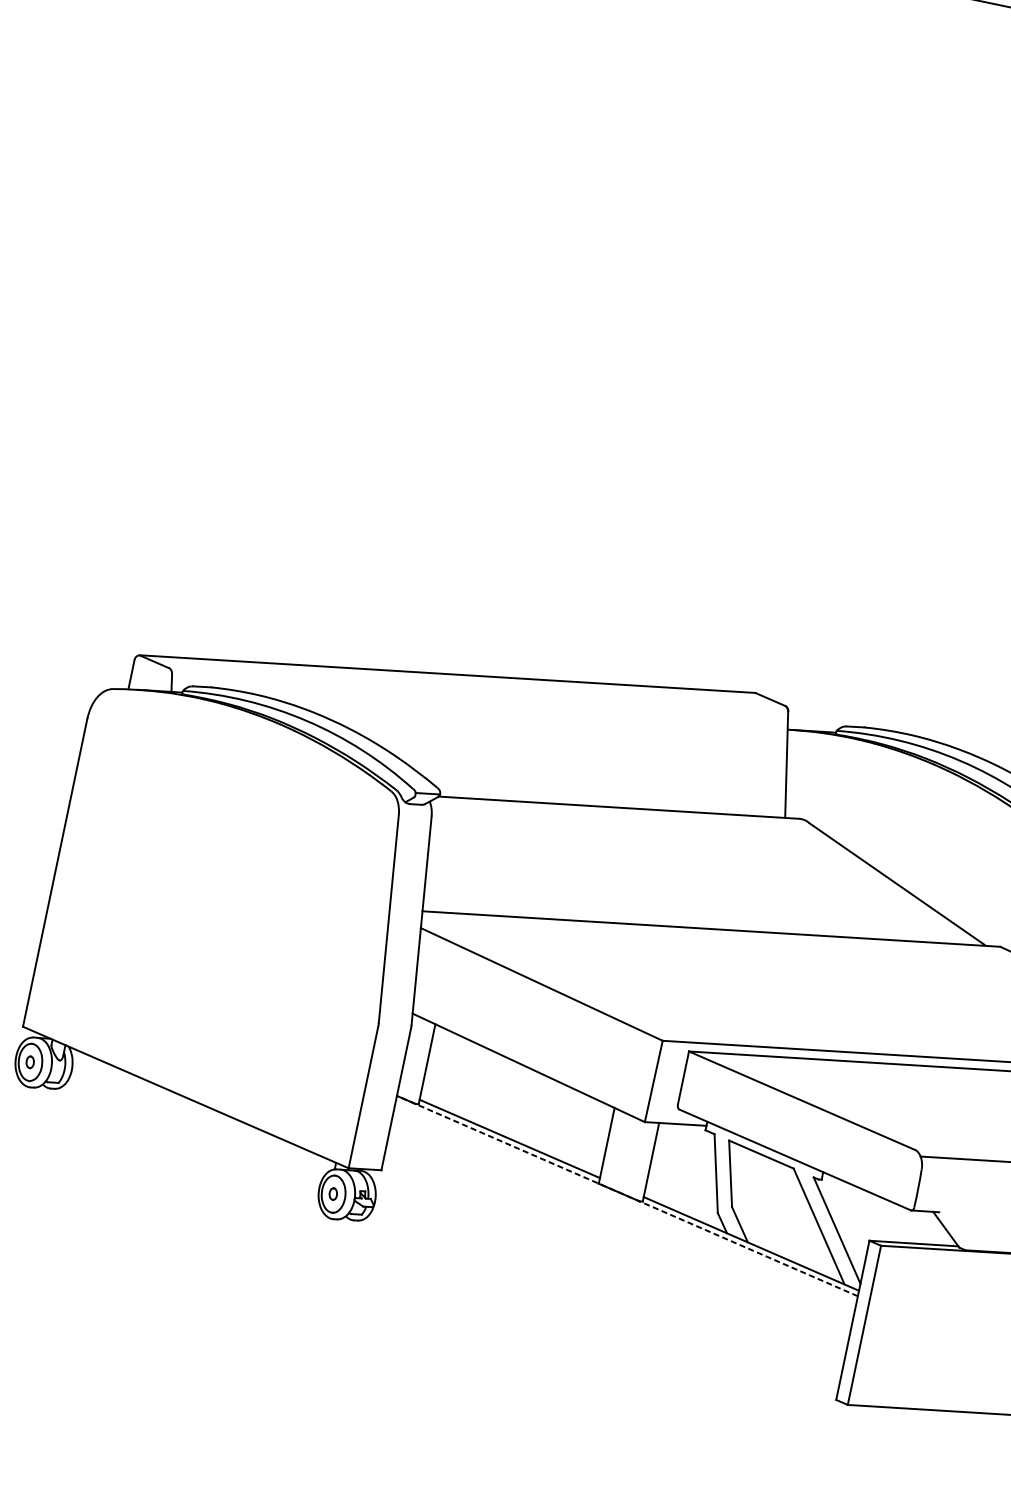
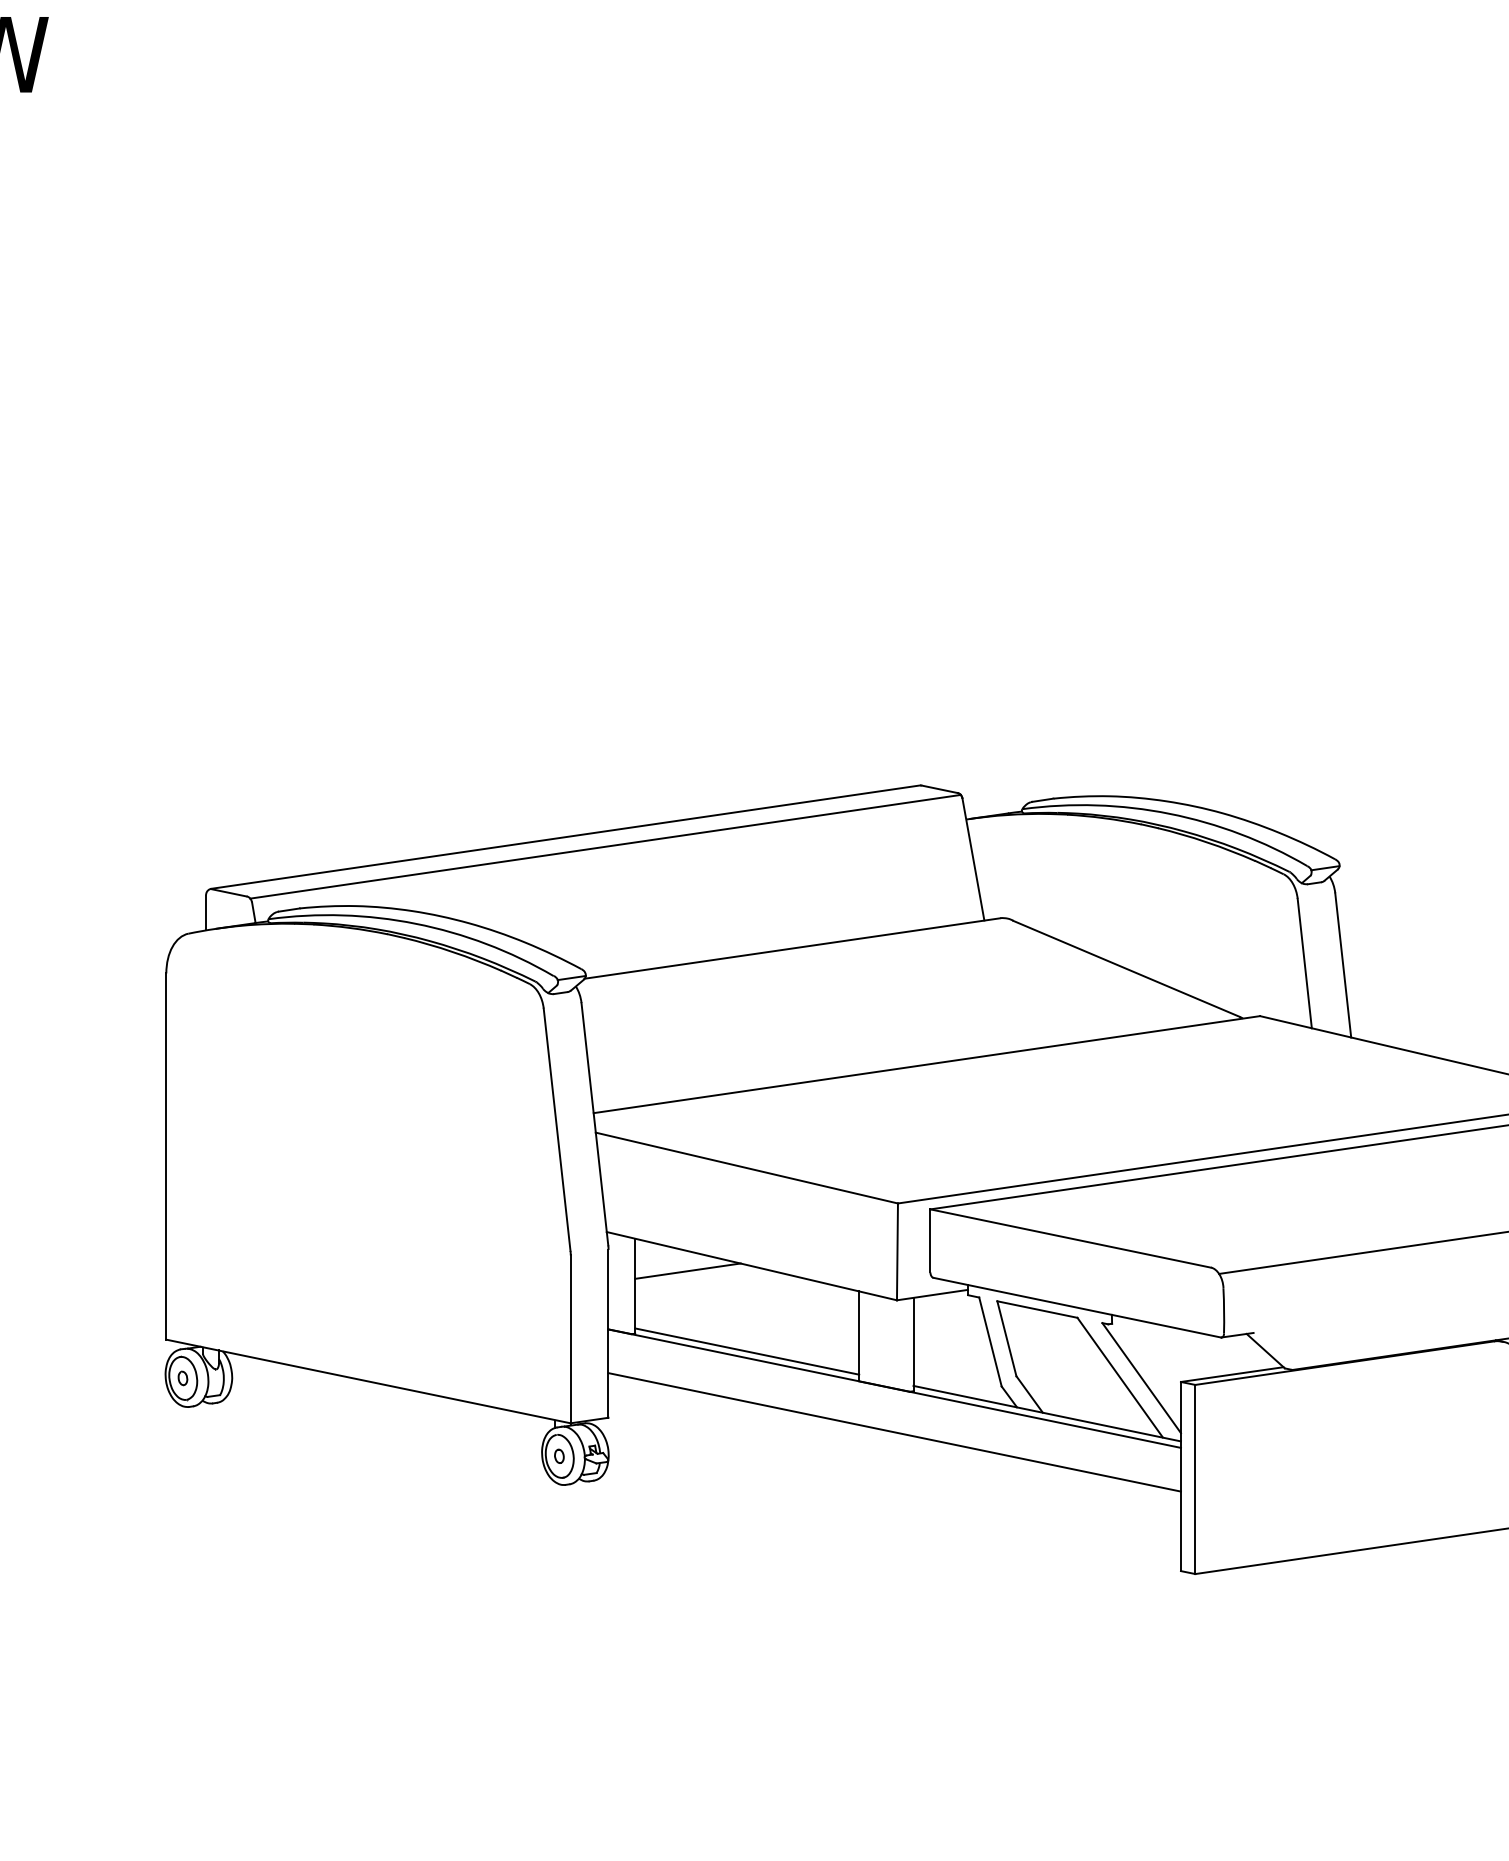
line: (479, 688) -> (605, 846), added
line: (473, 1060) -> (687, 1270), added
line: (627, 1195) -> (894, 1388), dashed -> solid
line: (619, 1232) -> (894, 1432), added

